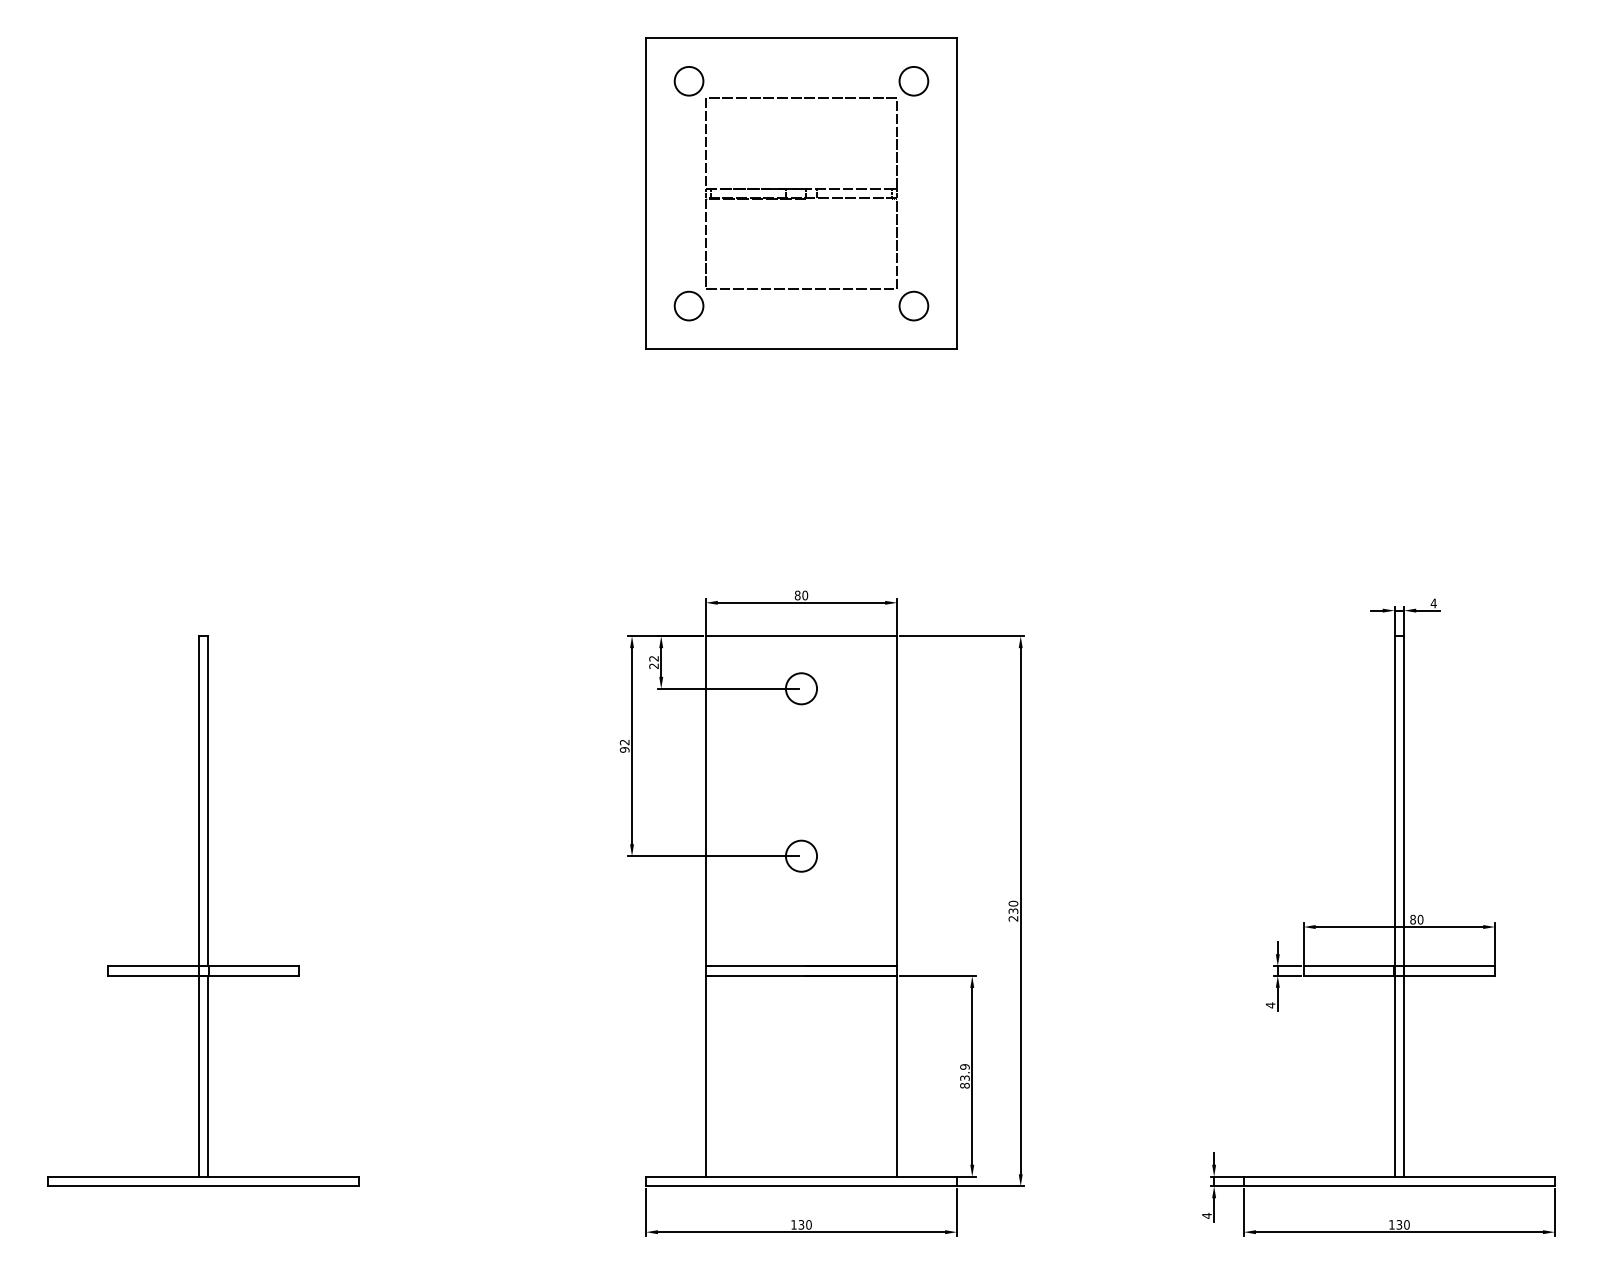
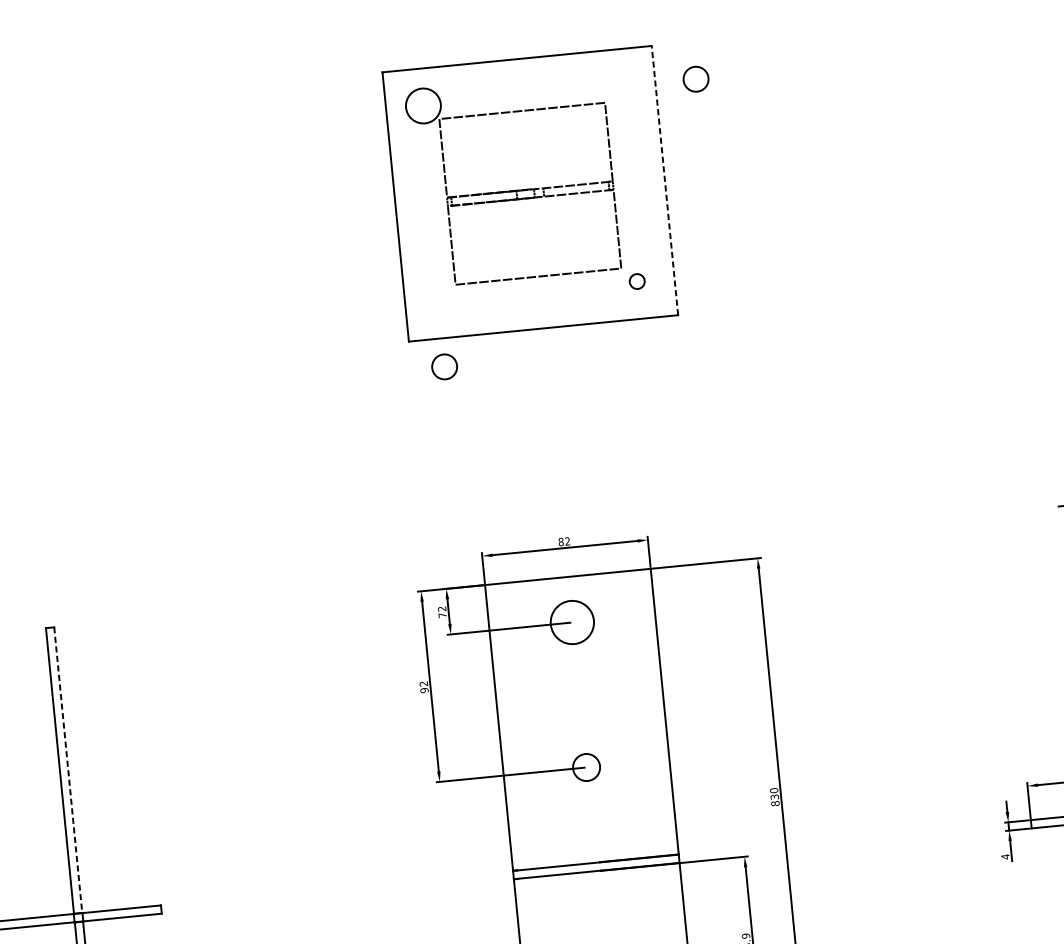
circle: (688, 80) -> (422, 105), size x1.4
circle: (913, 81) -> (695, 79), moved
line: (956, 193) -> (664, 180), solid -> dashed
circle: (688, 305) -> (444, 366), moved
circle: (913, 305) -> (636, 281), size x0.6
text: (805, 595) -> (567, 541), 80 -> 82
text: (653, 666) -> (442, 615), 22 -> 72
circle: (801, 688) -> (572, 622), size x1.6
line: (208, 801) -> (68, 770), solid -> dashed
text: (1013, 918) -> (775, 803), 230 -> 830

